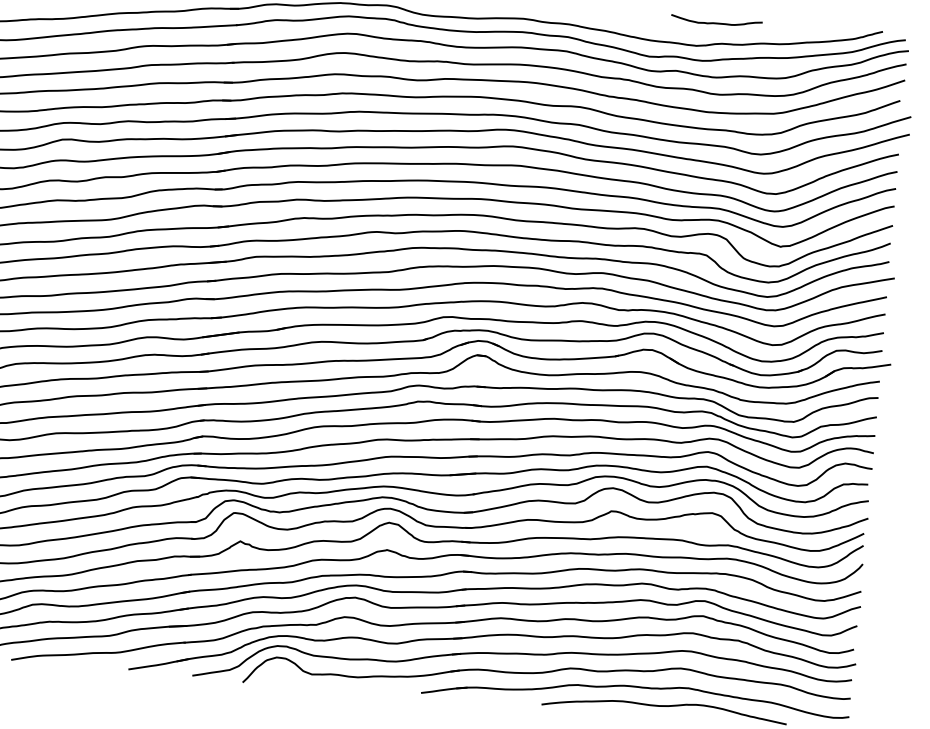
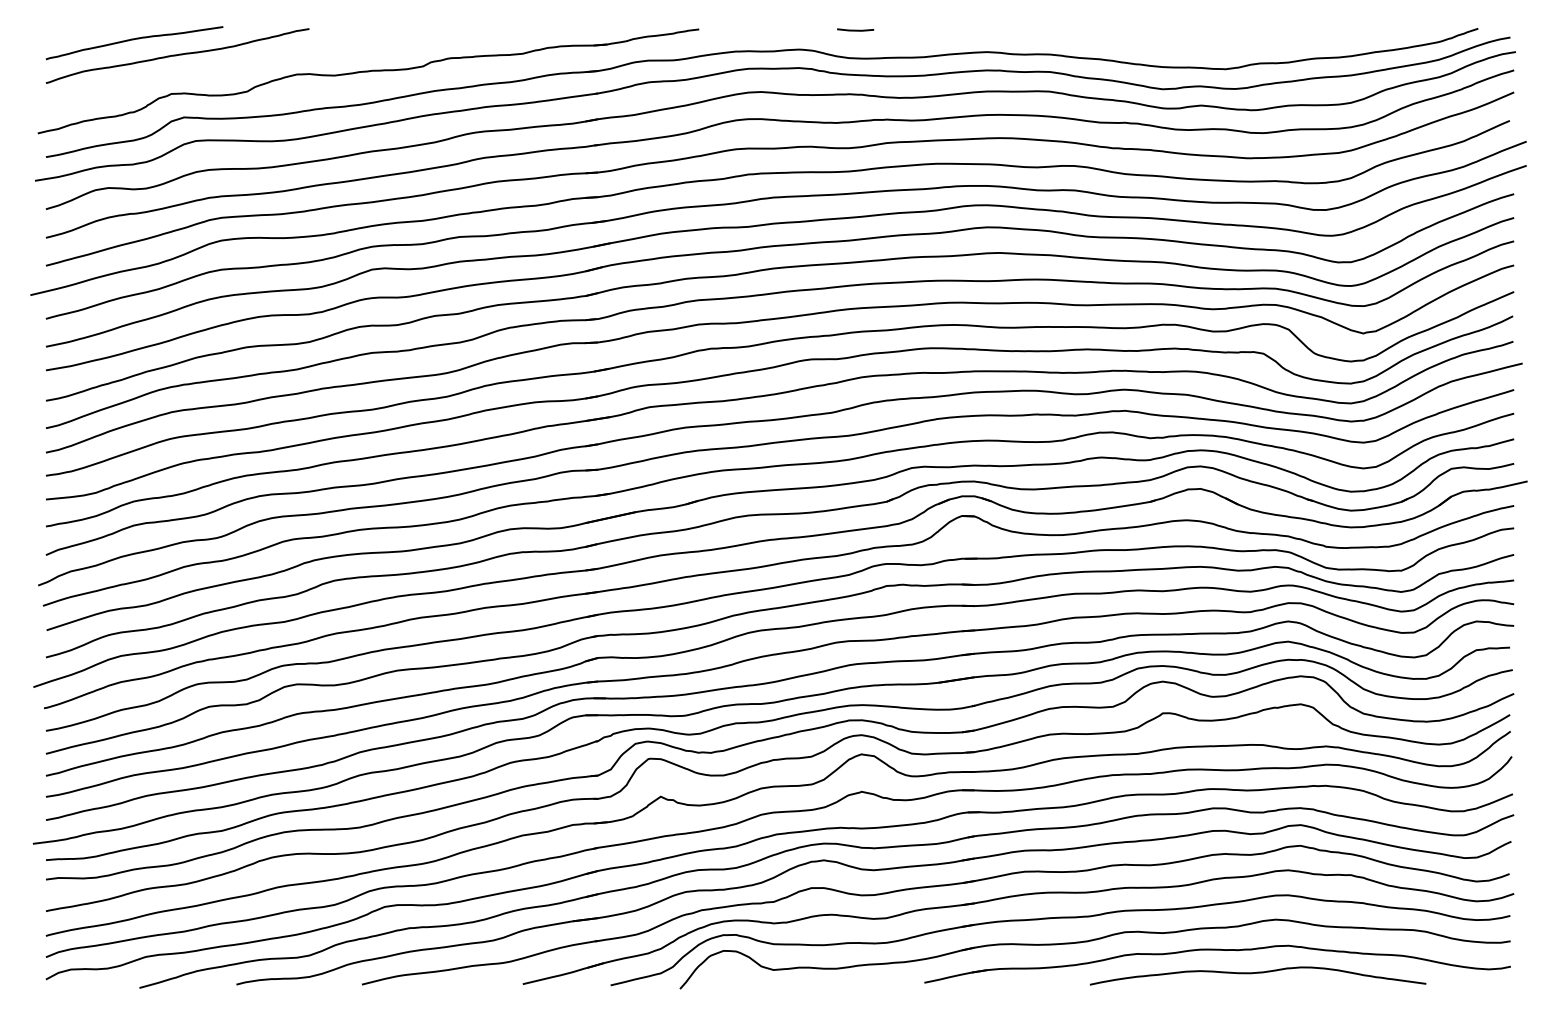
curve: (716, 22) -> (1250, 35), removed

